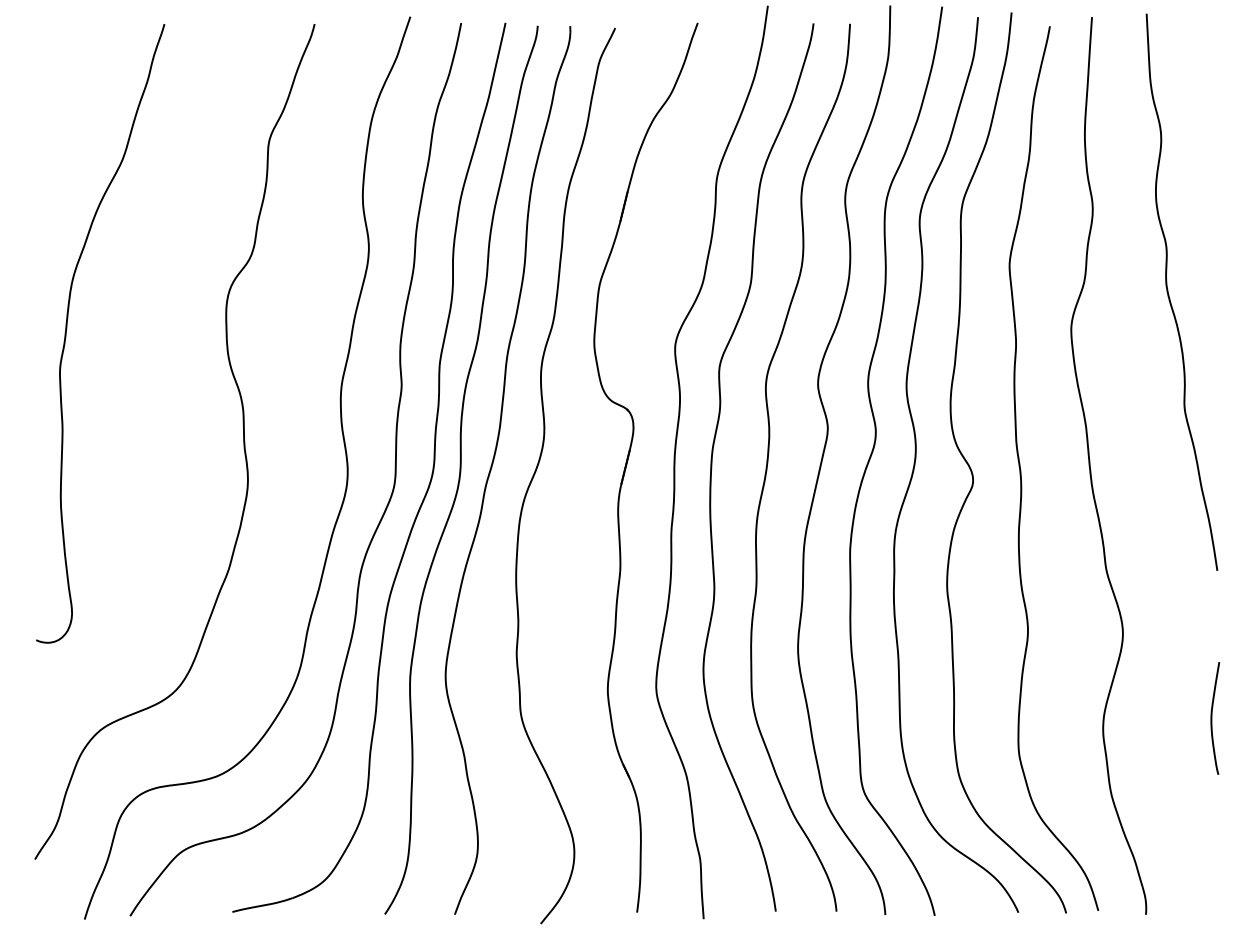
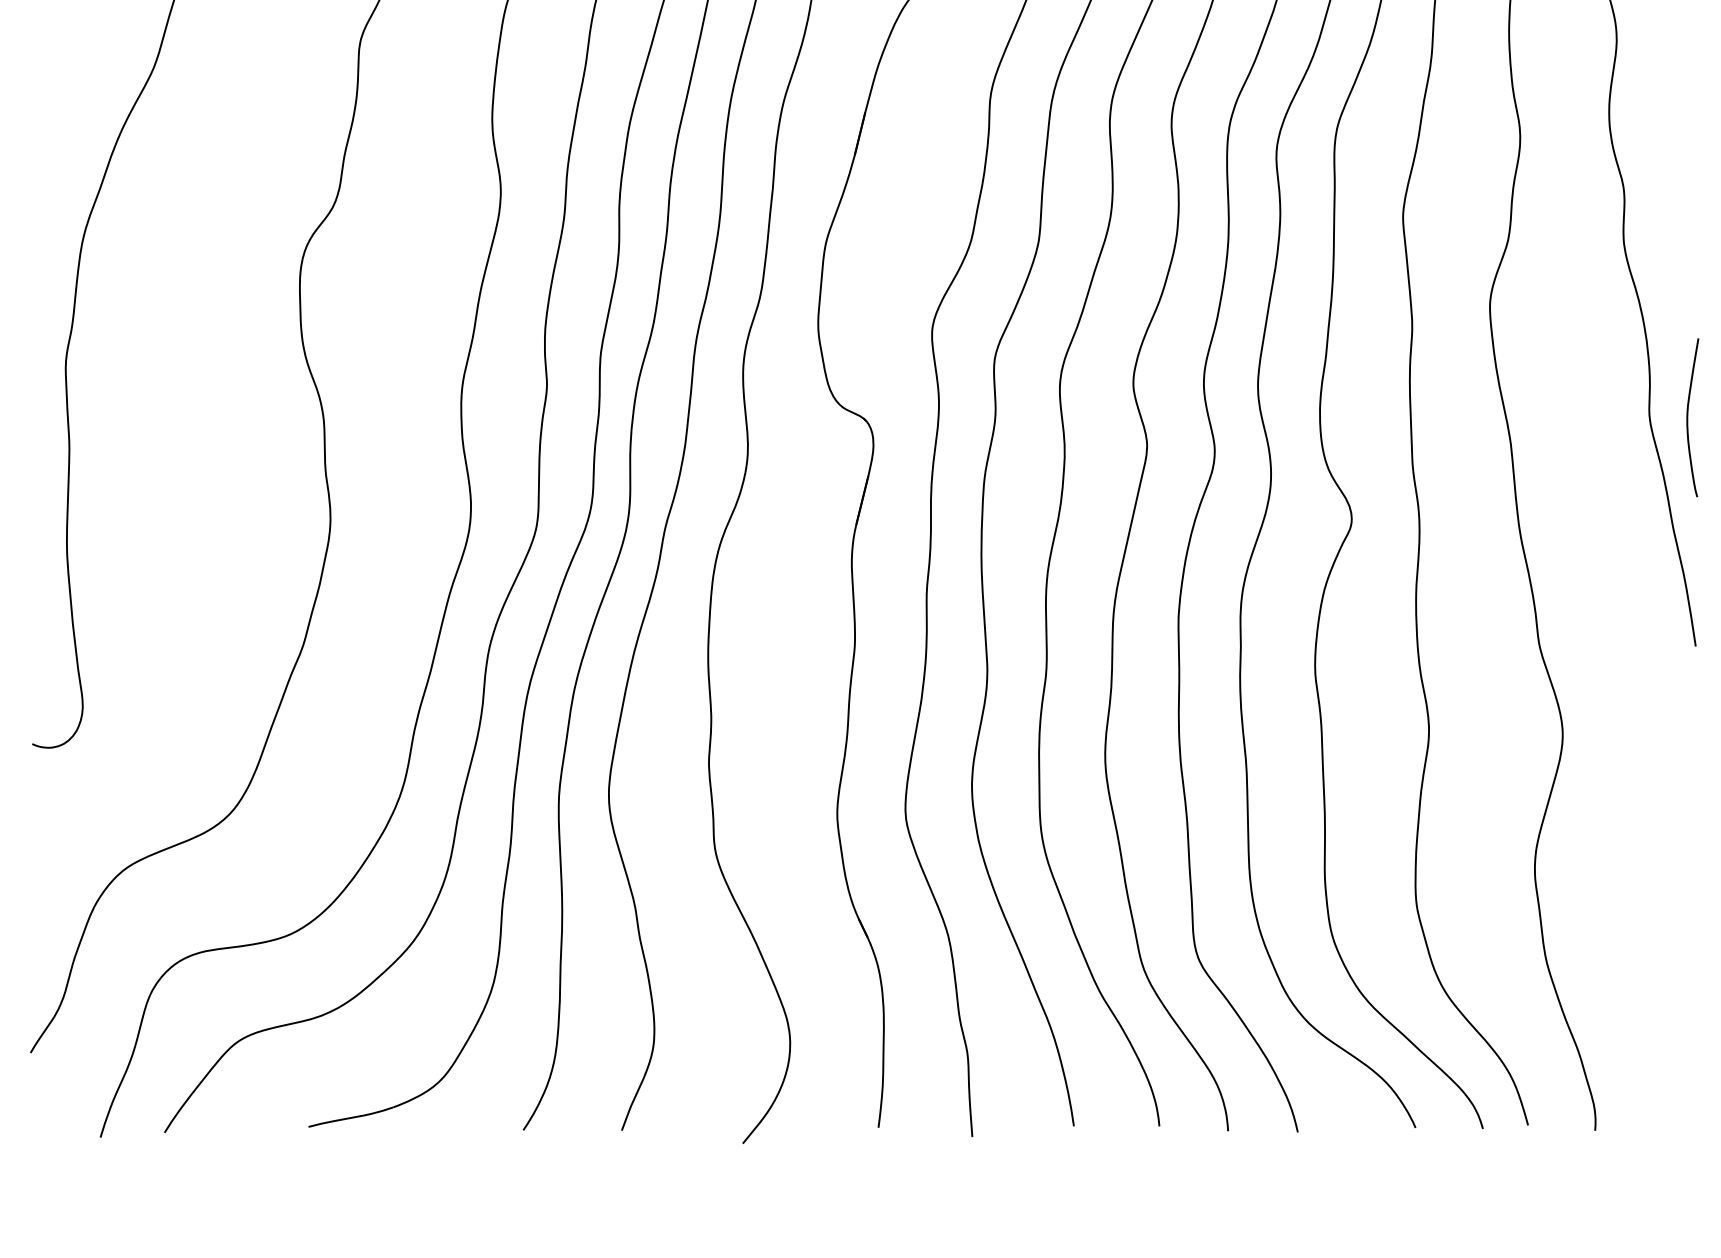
curve: (1212, 718) -> (1688, 417), moved

